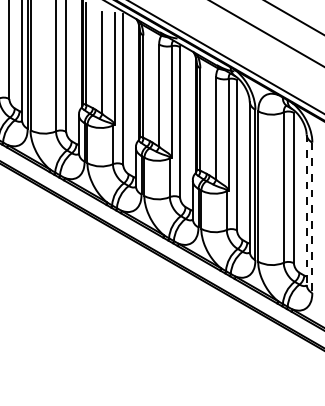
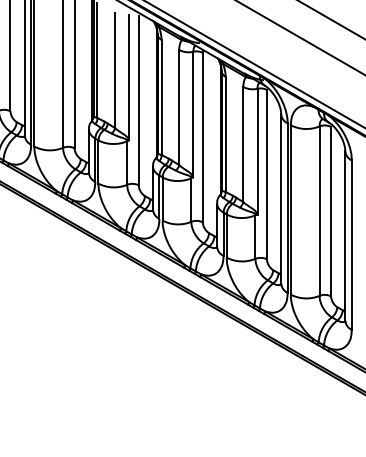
line: (306, 210) -> (345, 236), dashed -> solid
line: (312, 218) -> (351, 245), dashed -> solid

